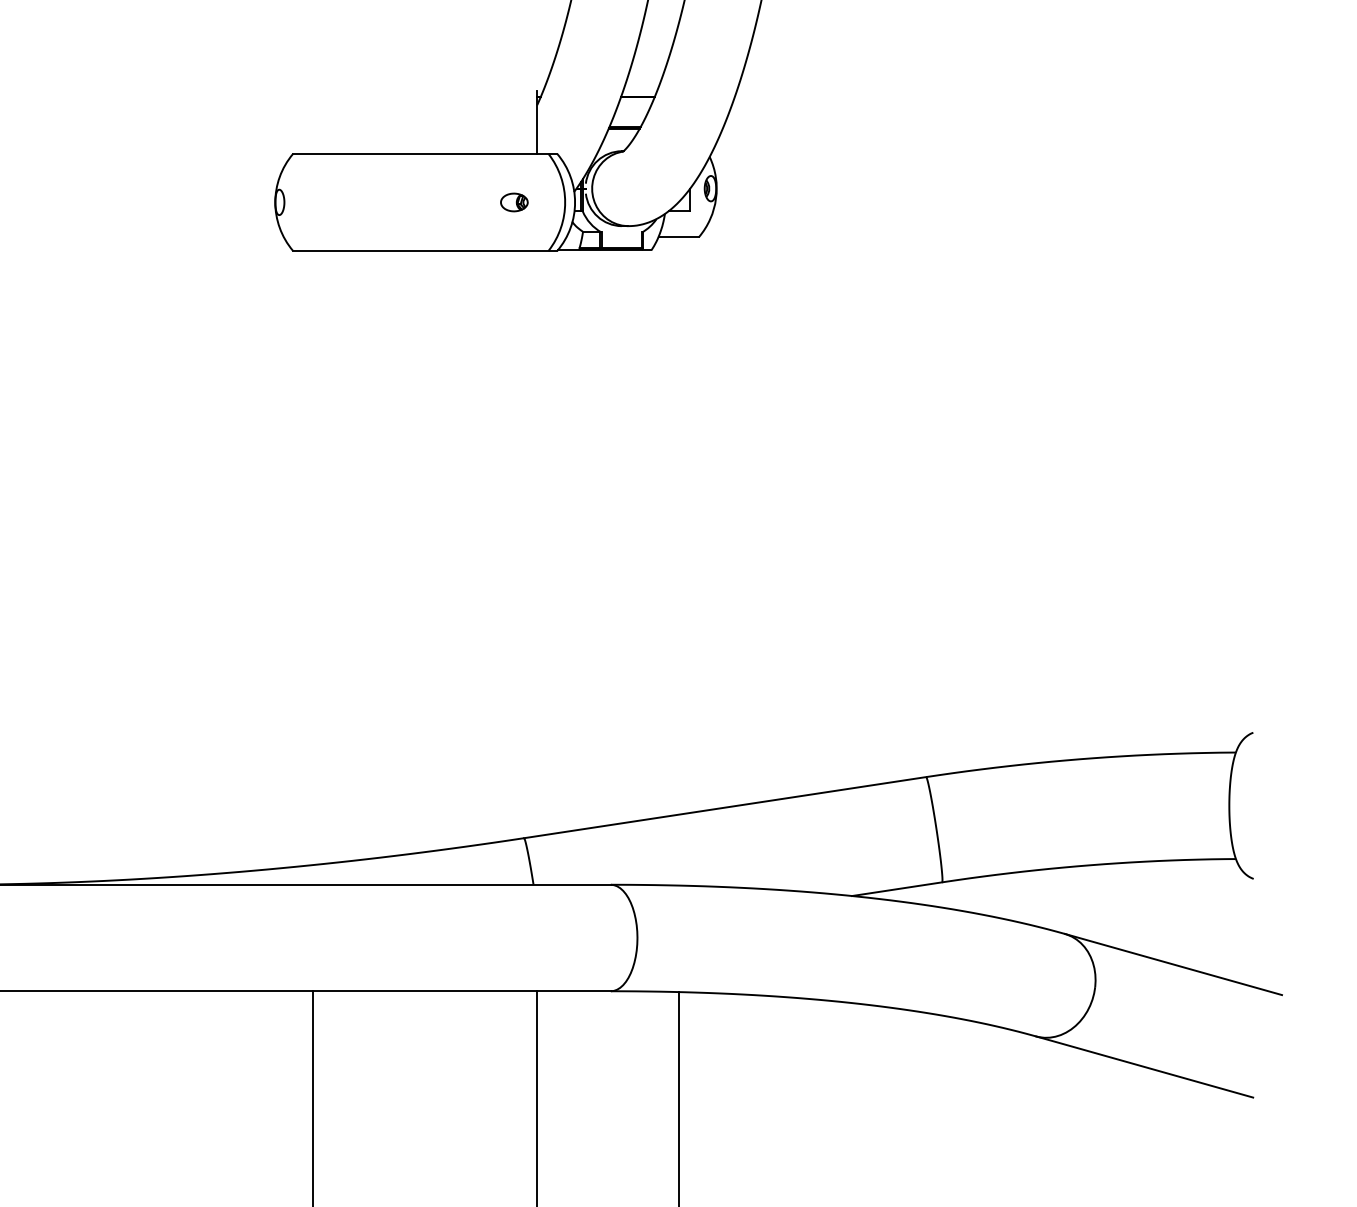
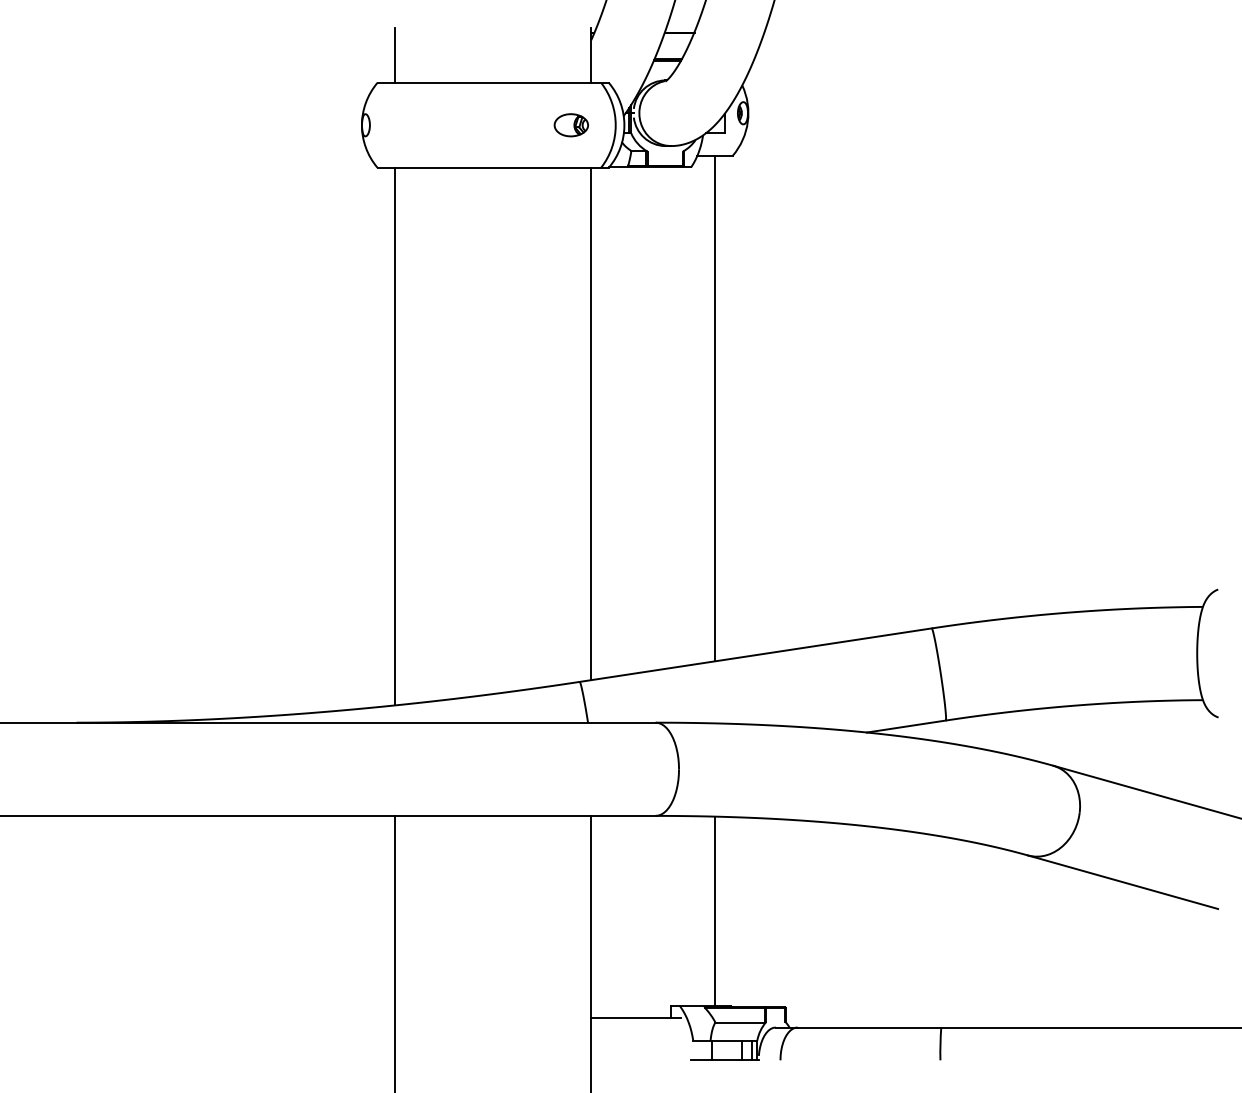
line: (313, 121) -> (395, 54), added
part: (513, 202) -> (570, 125), size x1.43
line: (679, 525) -> (715, 408), added
line: (537, 543) -> (591, 423), added
line: (313, 557) -> (395, 436), added

